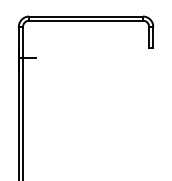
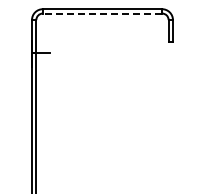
line: (86, 20) -> (102, 13), solid -> dashed

